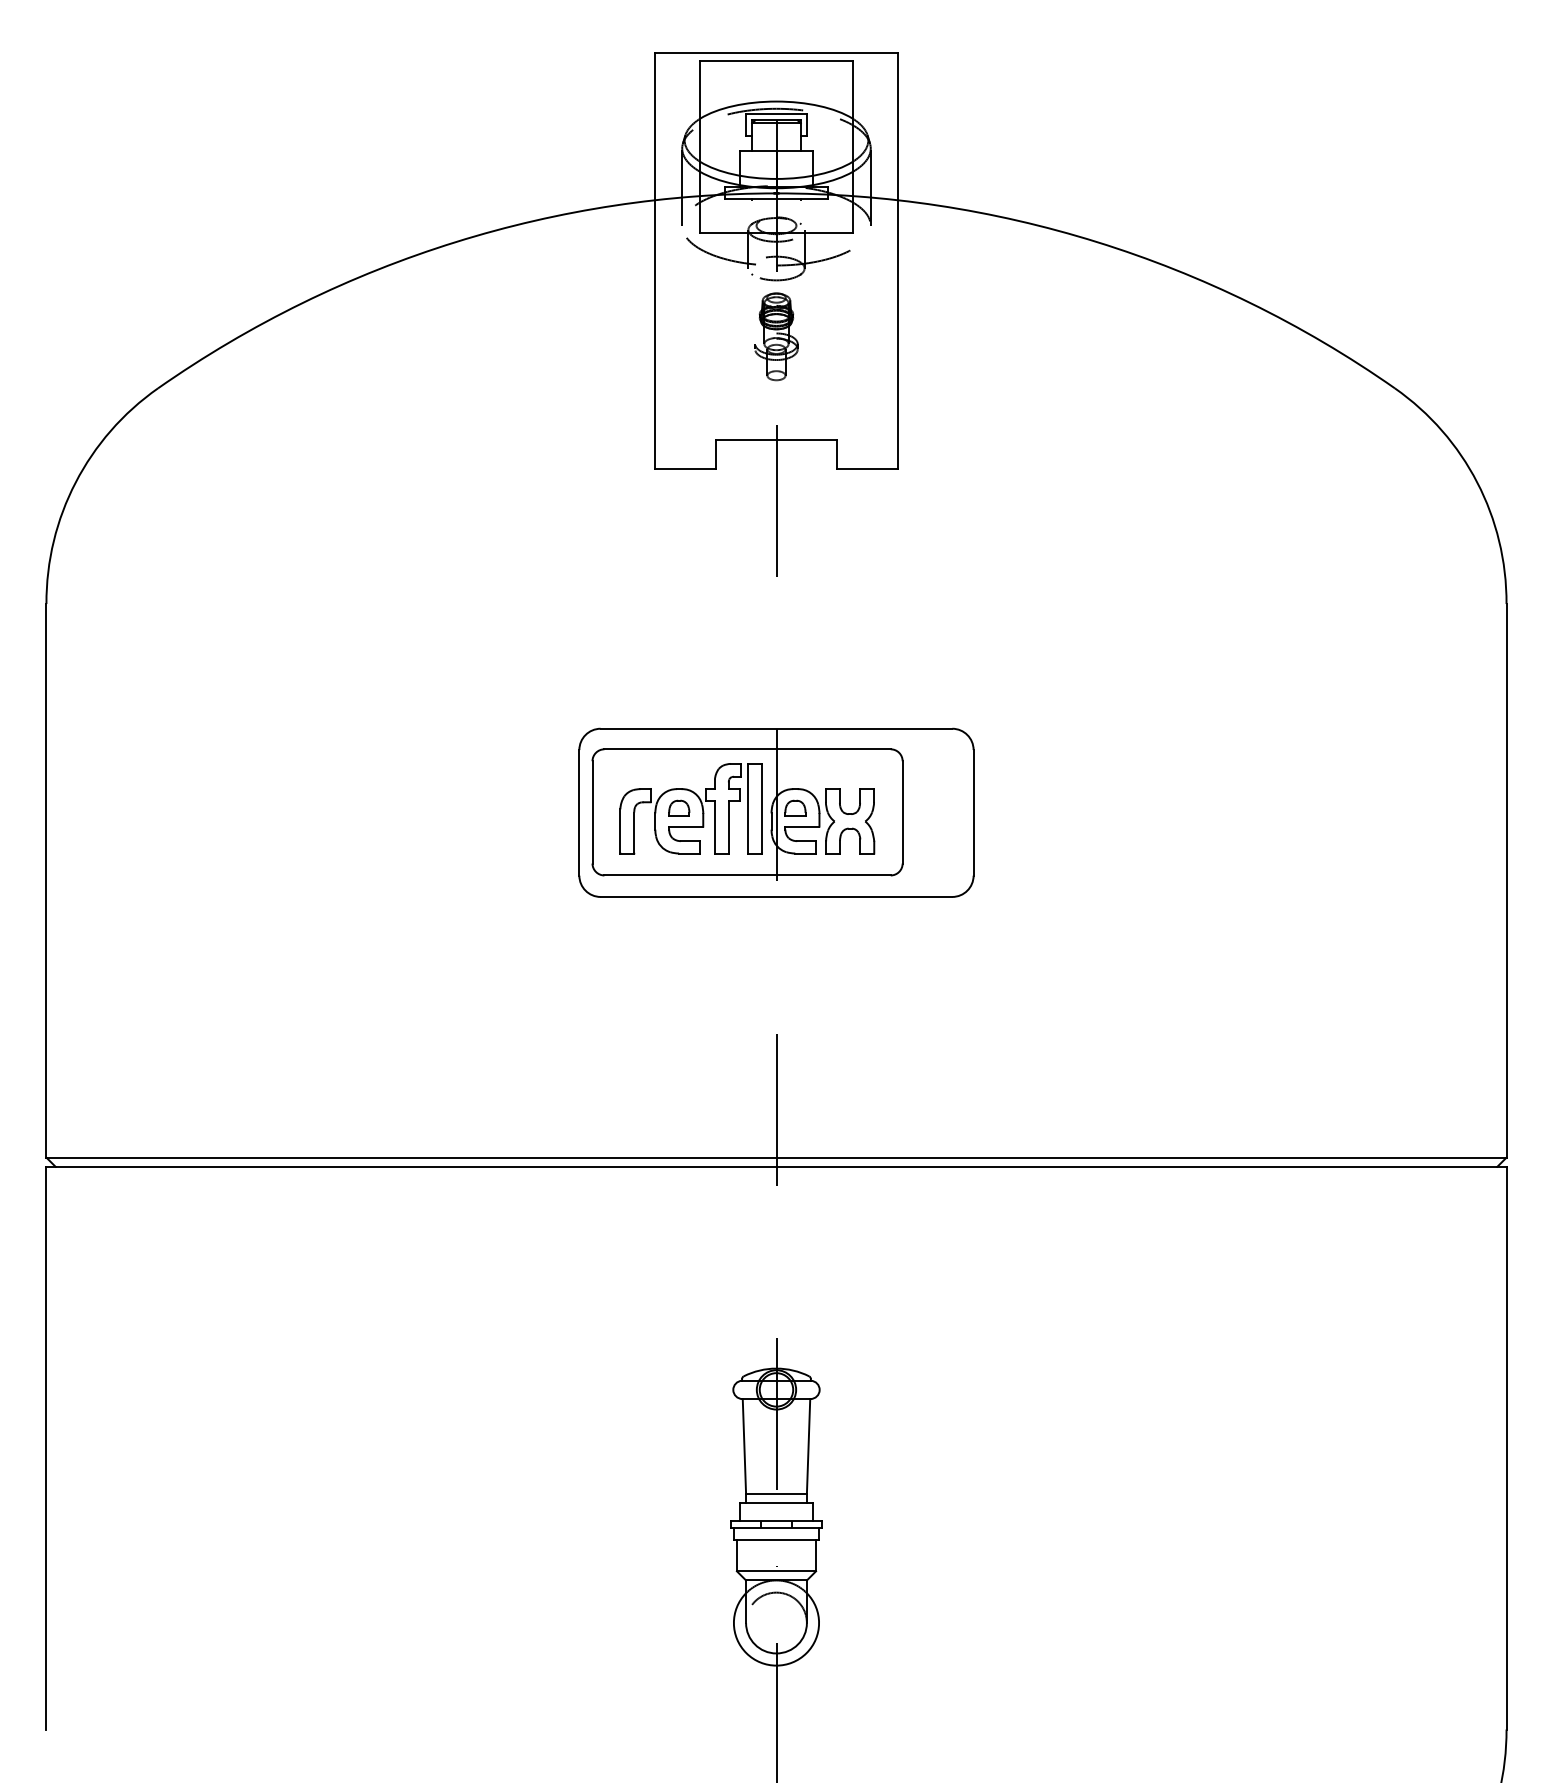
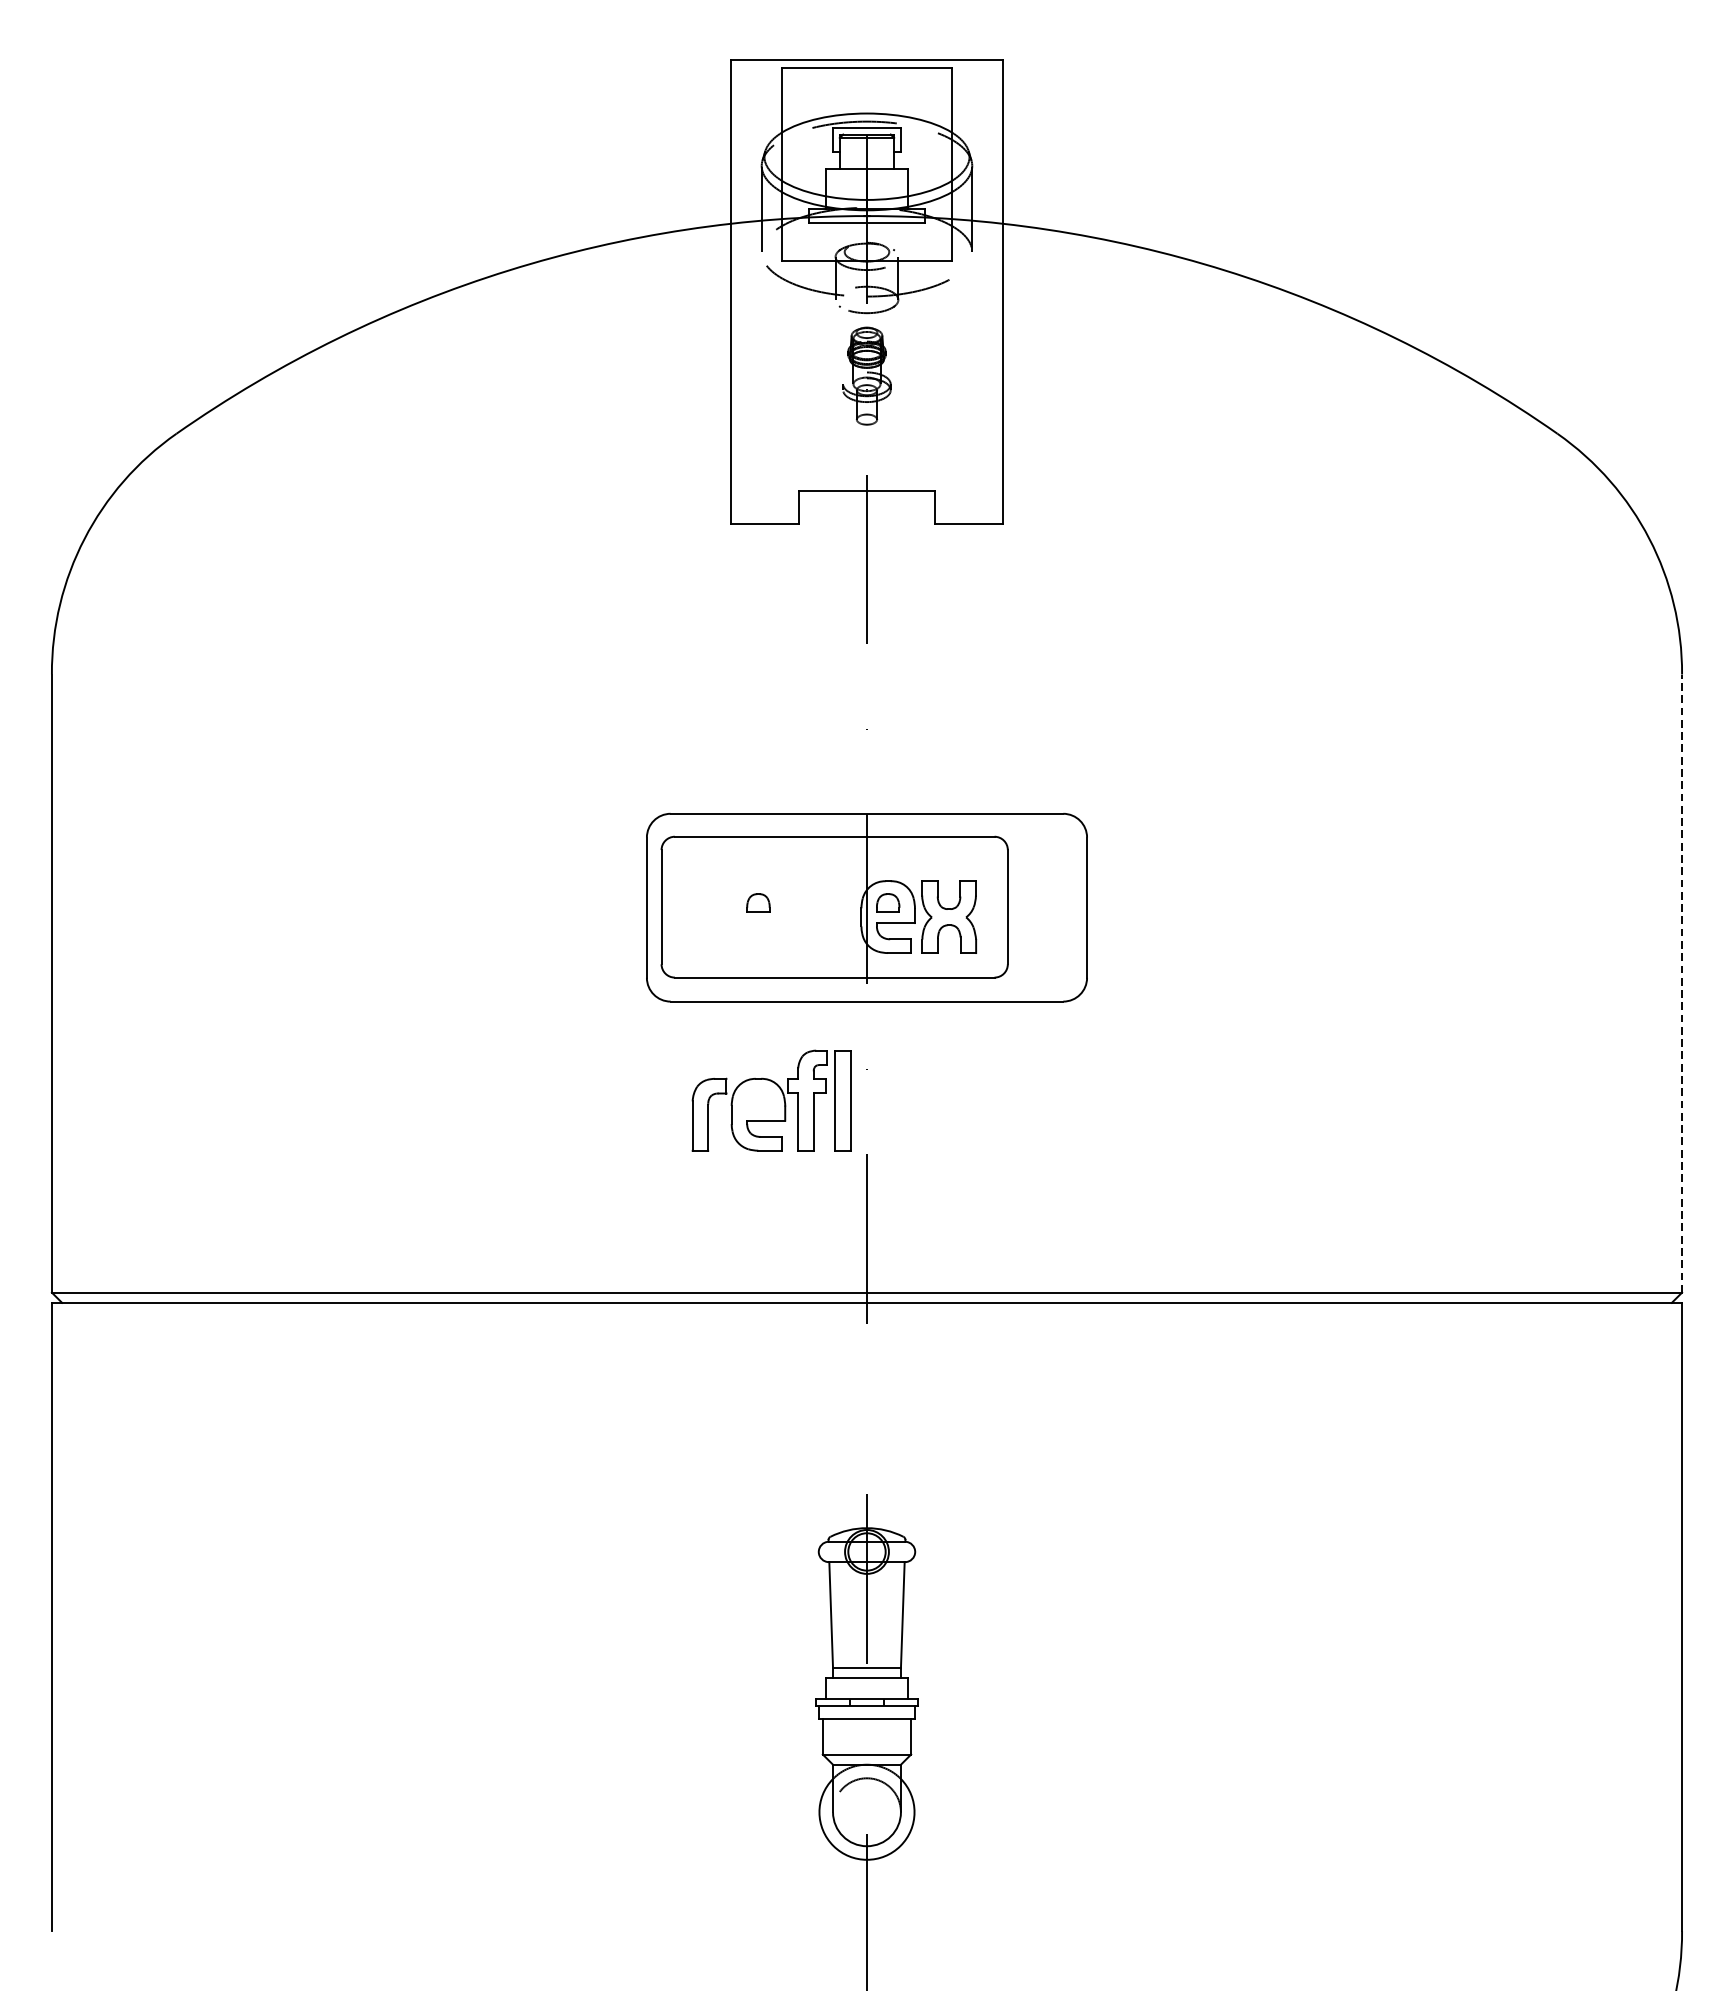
part: (690, 808) -> (770, 1100), moved
line: (1506, 880) -> (1682, 983), solid -> dashed

